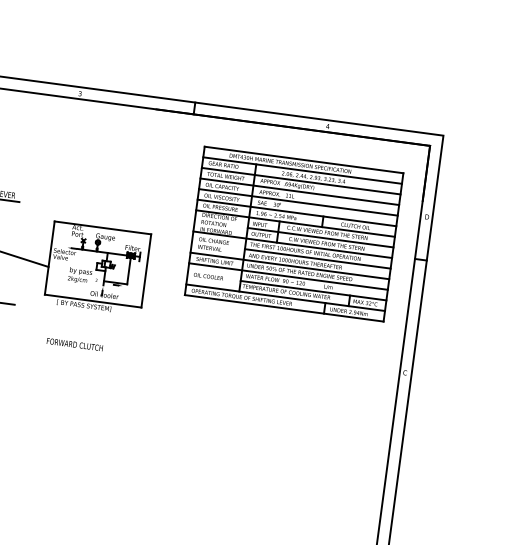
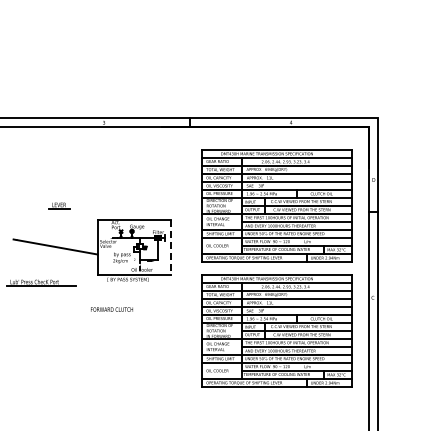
line: (146, 270) -> (170, 247), solid -> dashed
text: (74, 344) -> (111, 309), moved
part: (271, 399) -> (276, 330), added

